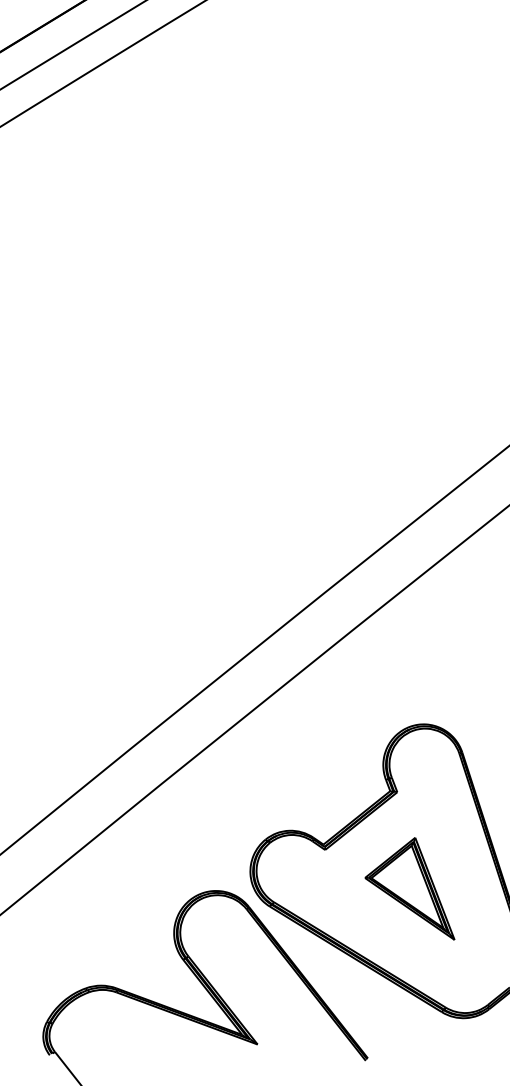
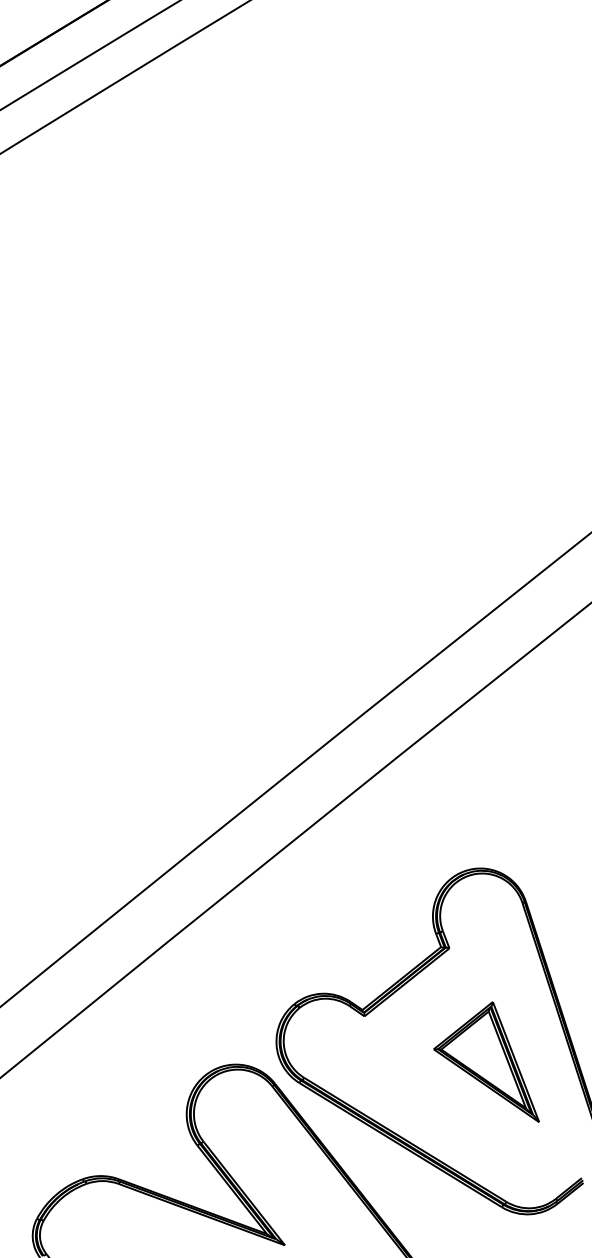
part: (409, 888) -> (486, 1061), moved

